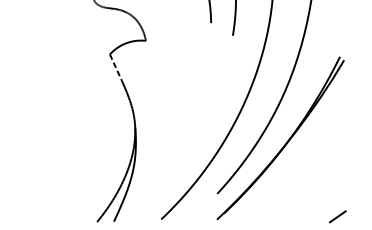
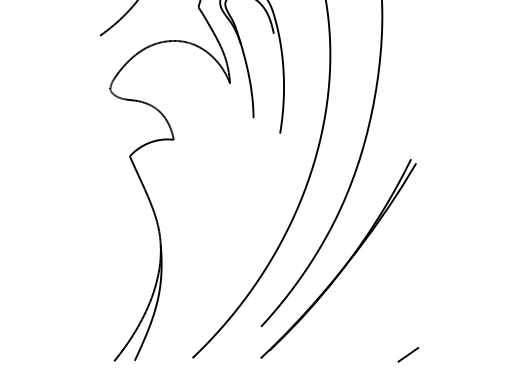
line: (116, 68) -> (137, 173), dashed -> solid

